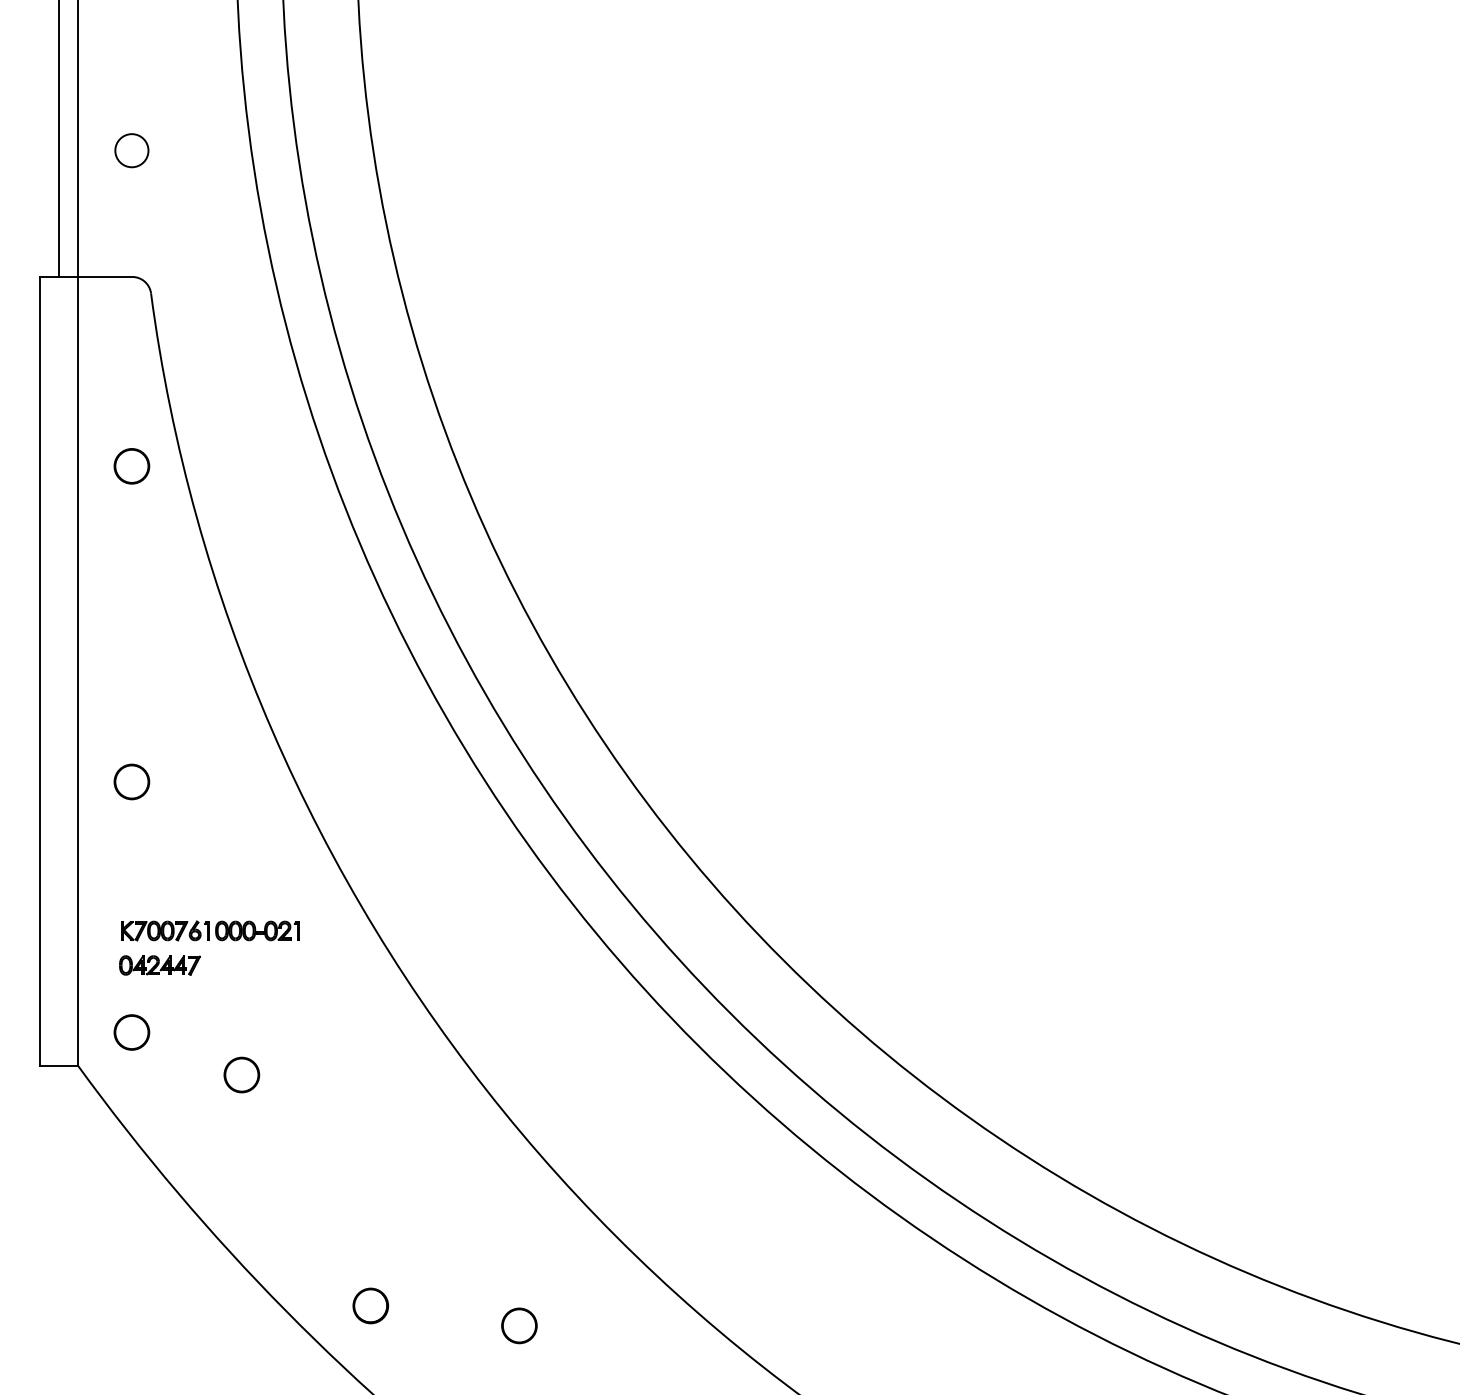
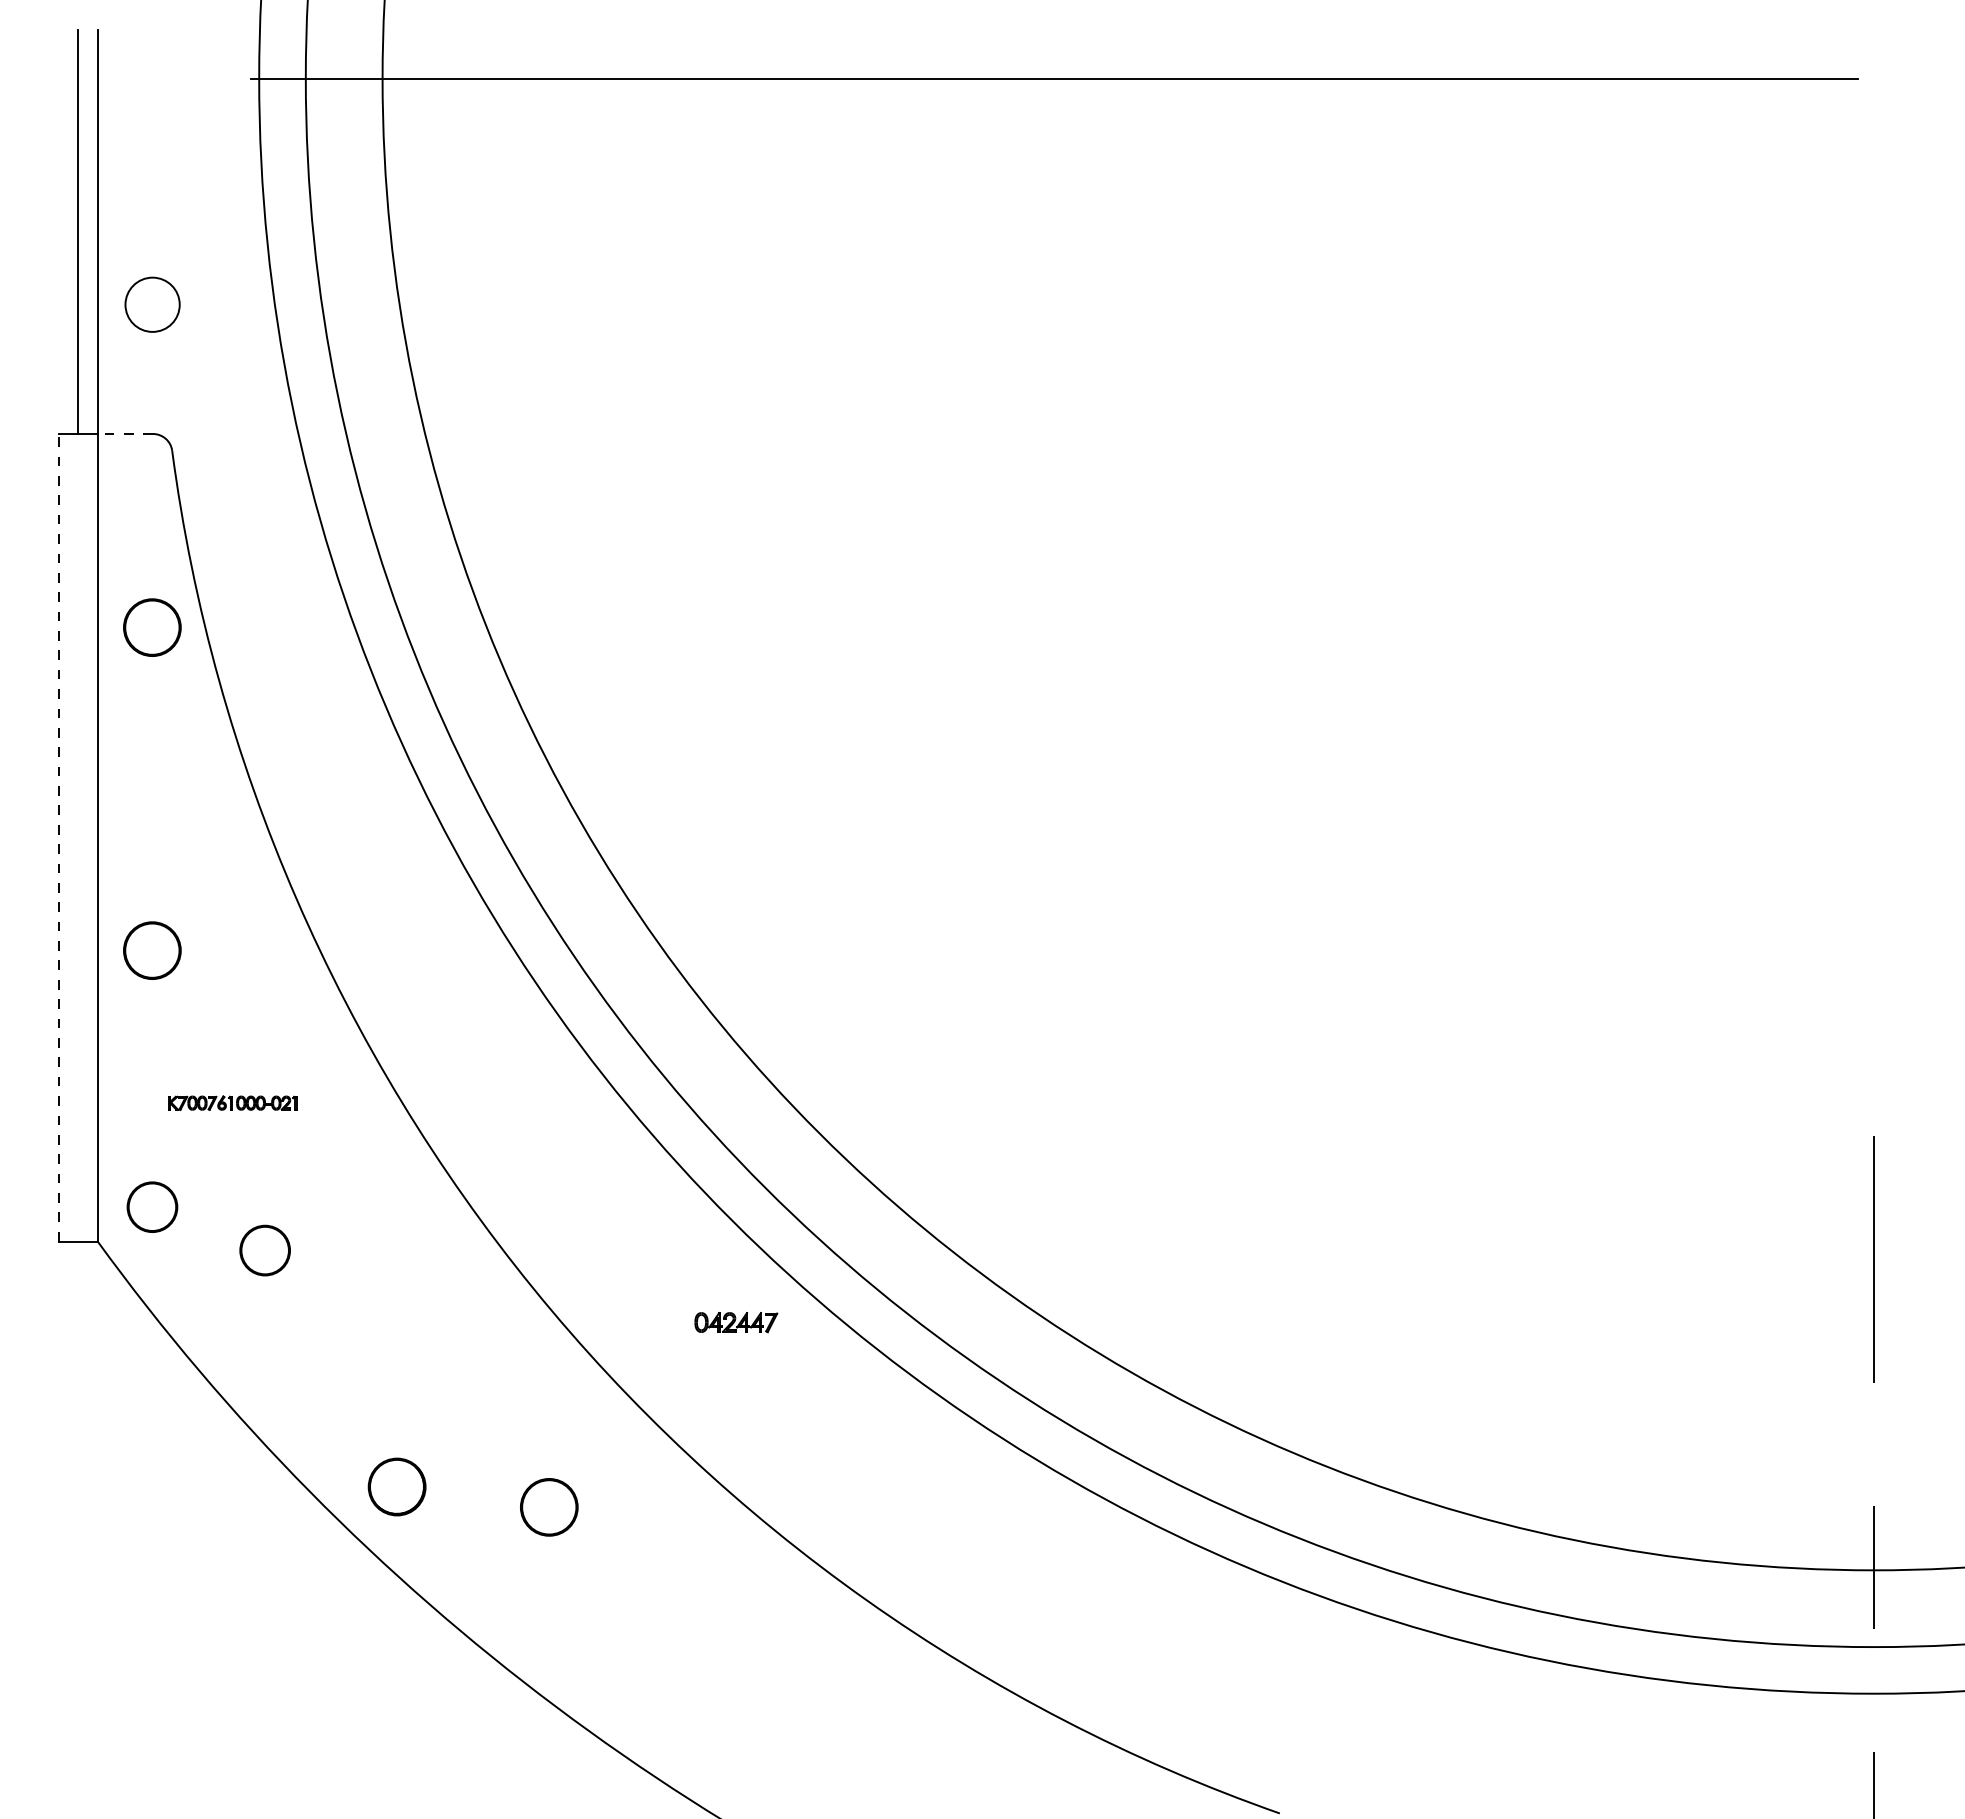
circle: (131, 150) -> (152, 304), size x1.6
line: (105, 277) -> (125, 434), solid -> dashed
circle: (131, 466) -> (152, 627), size x1.6
line: (39, 671) -> (58, 837), solid -> dashed
circle: (131, 781) -> (152, 950), size x1.6
part: (209, 930) -> (232, 1102), size x0.7
part: (160, 965) -> (736, 1322), moved
circle: (131, 1031) -> (152, 1206), size x1.4
circle: (241, 1074) -> (264, 1250), size x1.4
circle: (370, 1305) -> (396, 1486), size x1.6
part: (518, 1325) -> (548, 1507), size x1.6

